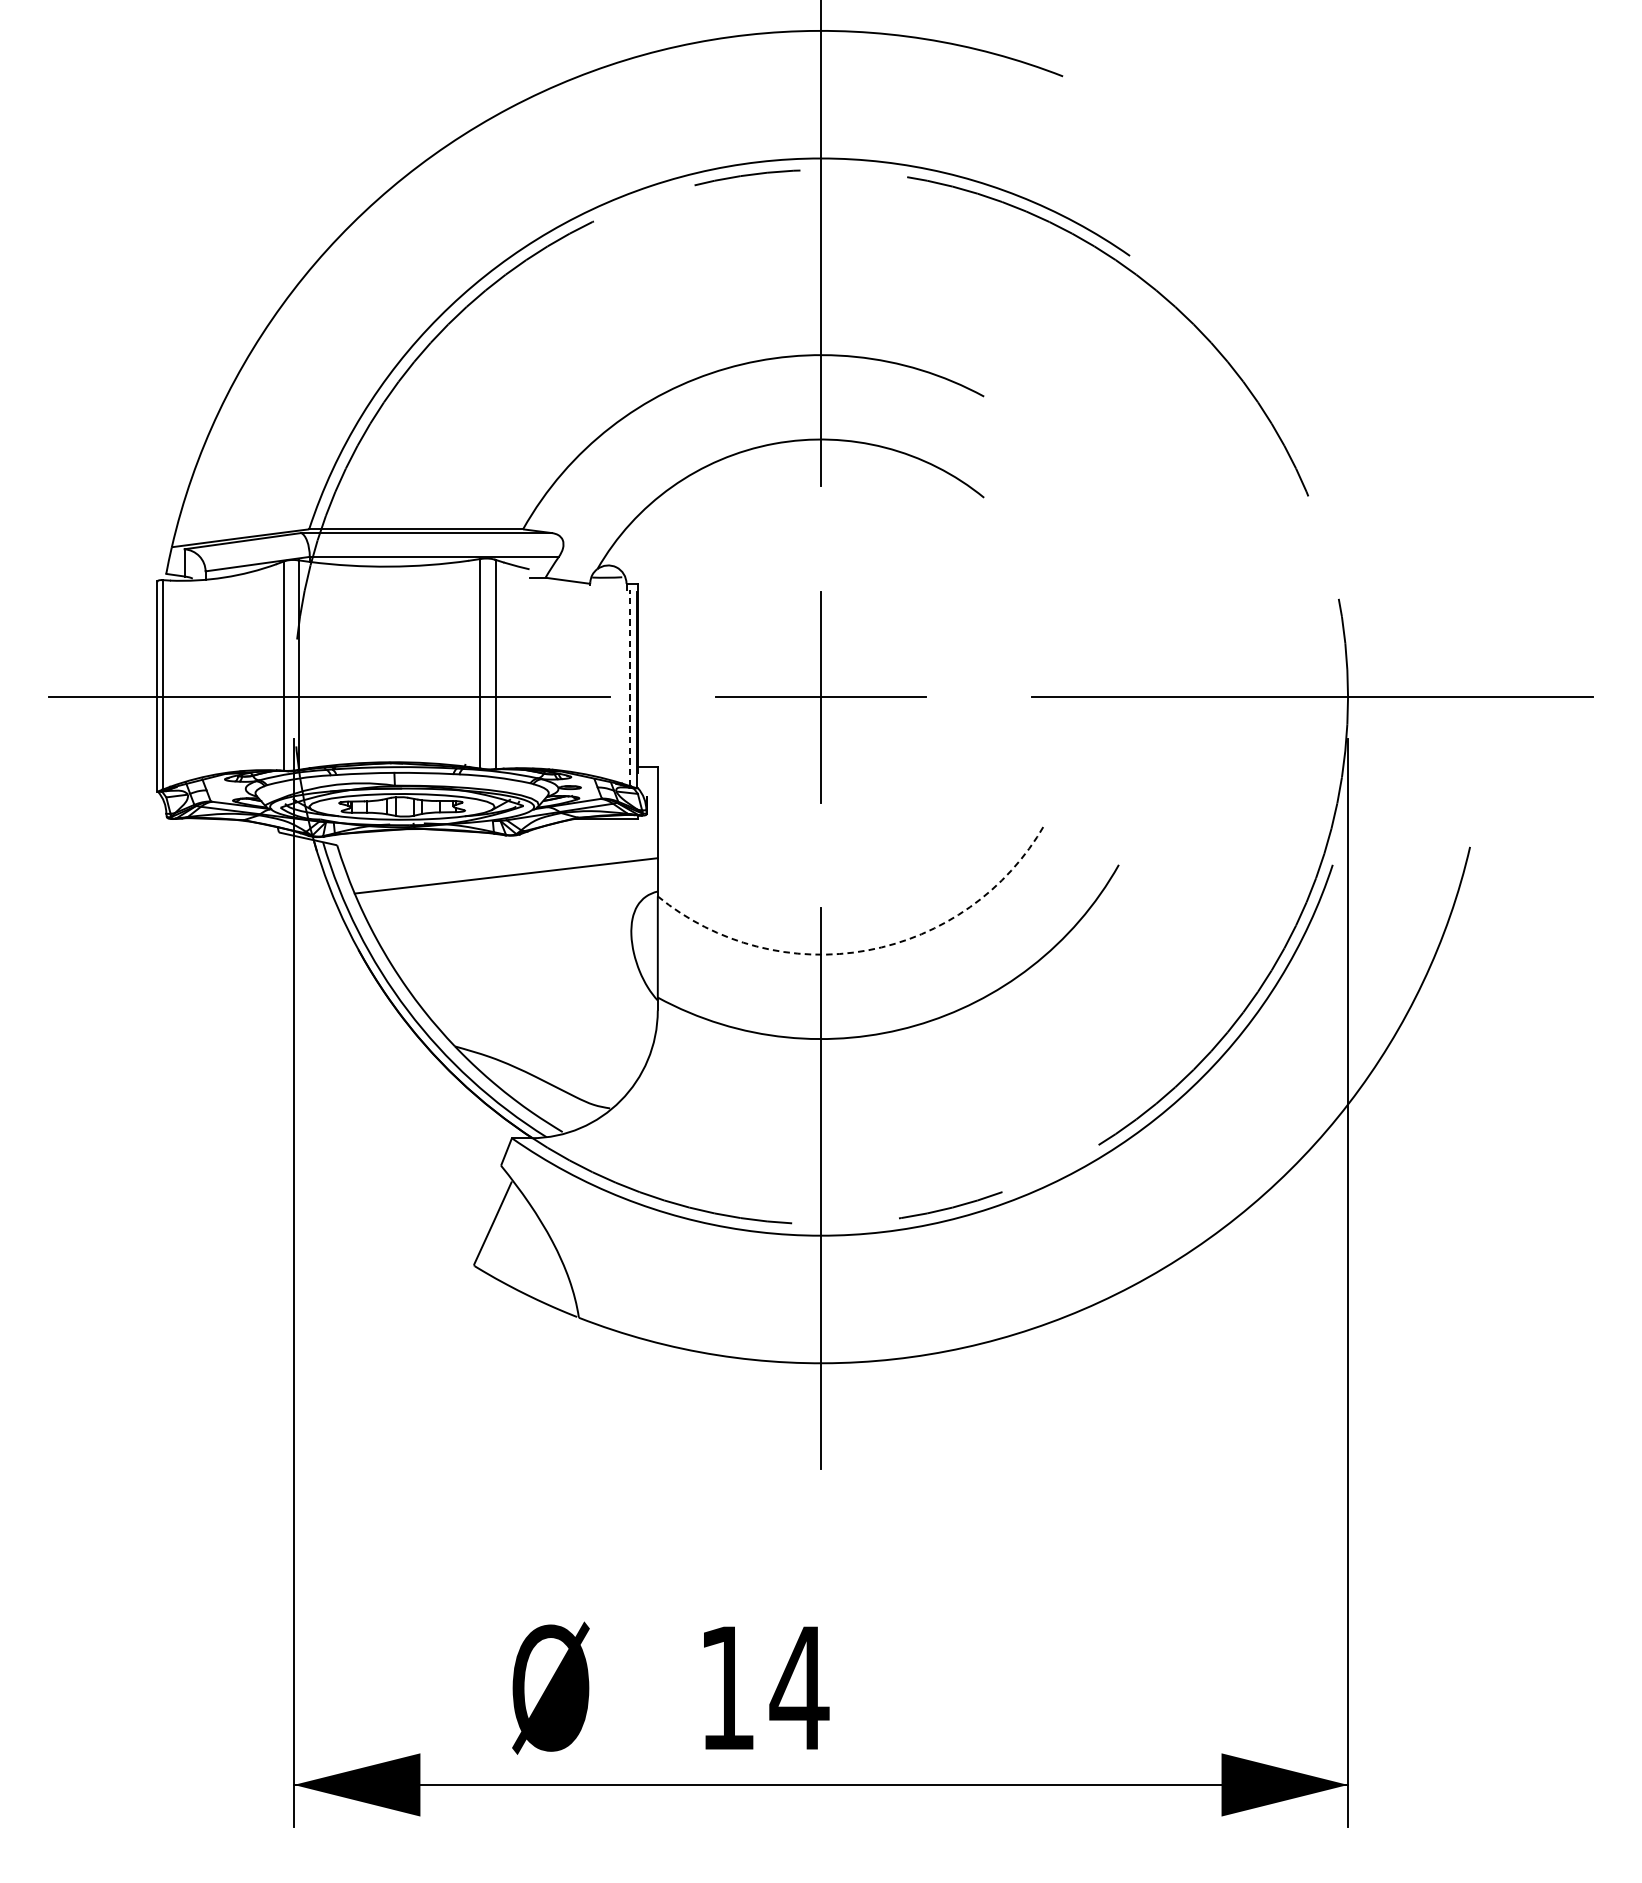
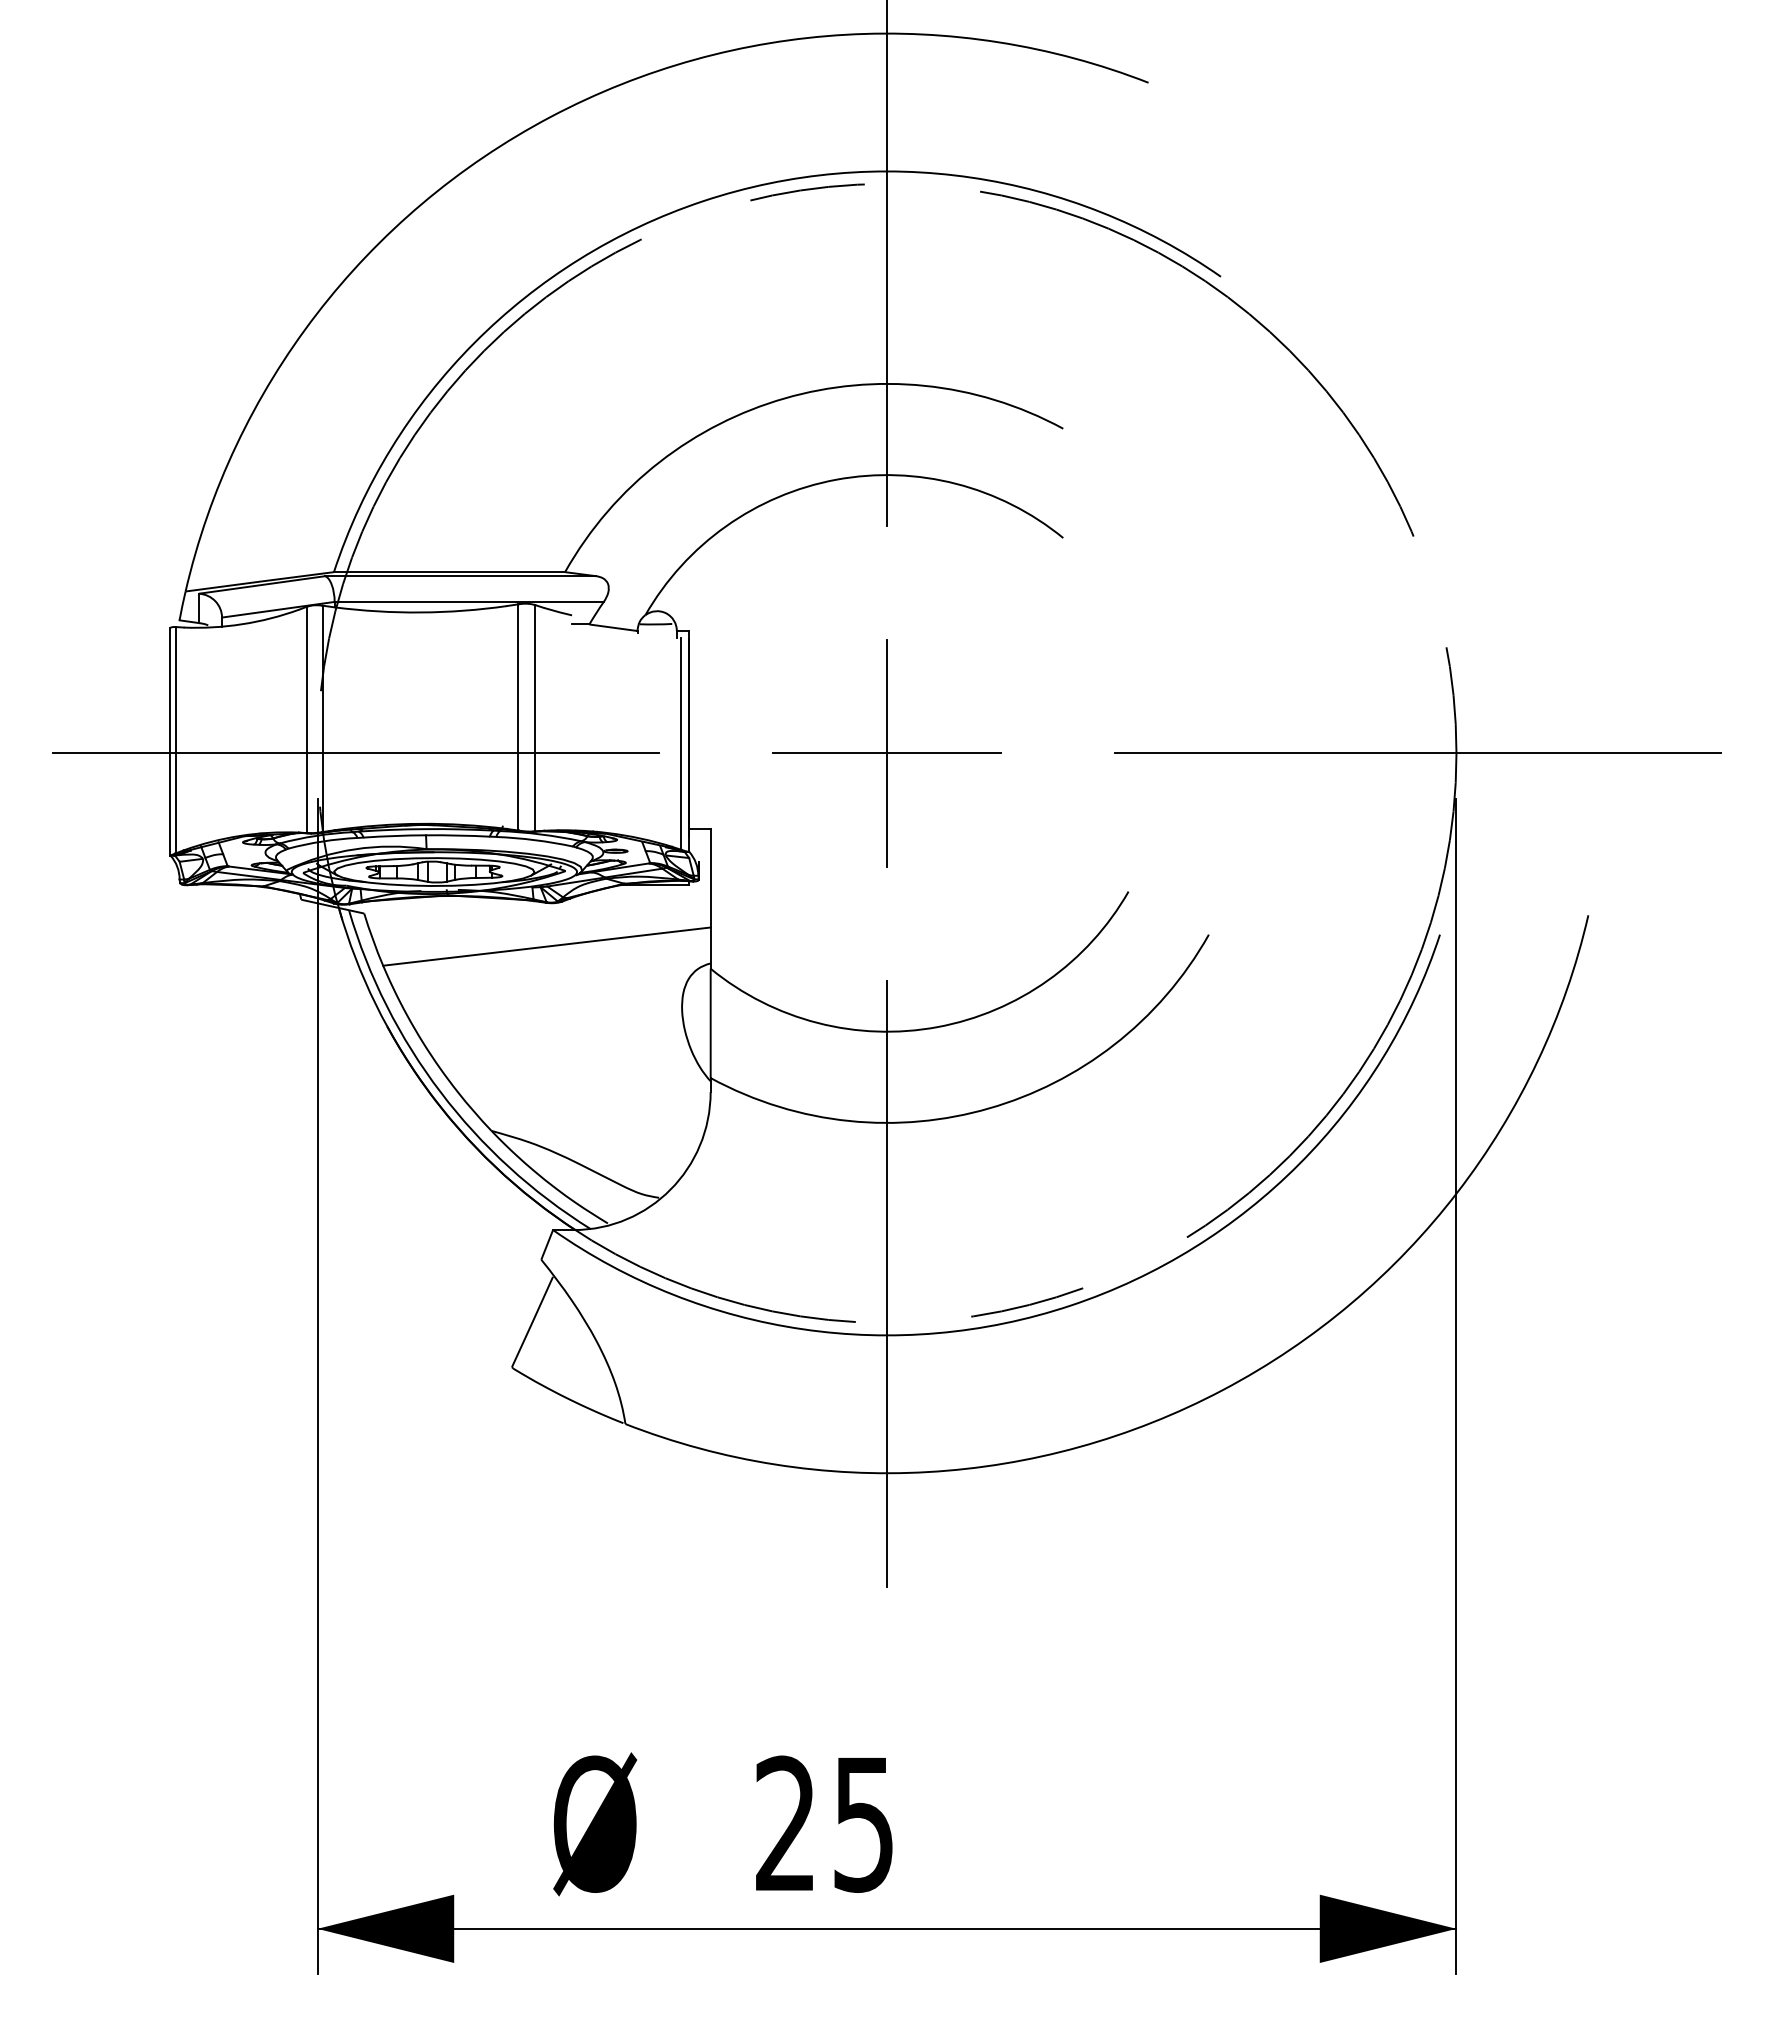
line: (629, 687) -> (680, 743), dashed -> solid
arc: (867, 950) -> (937, 1027), dashed -> solid
text: (765, 1687) -> (826, 1823), 14 -> 25

